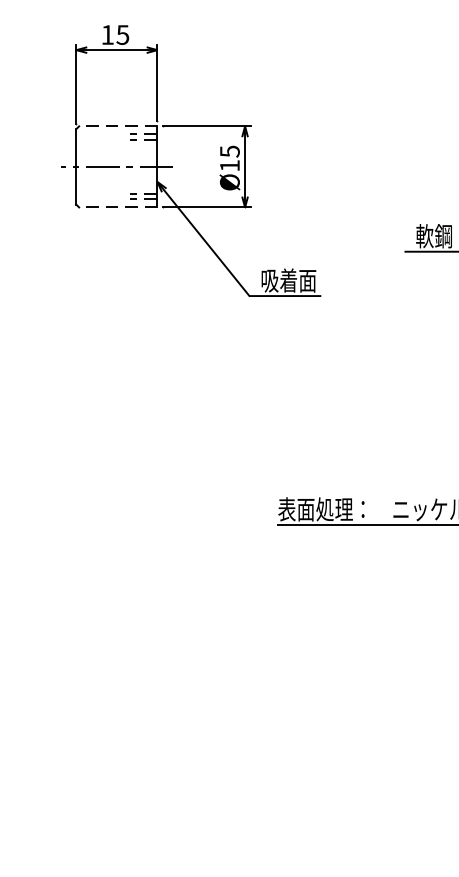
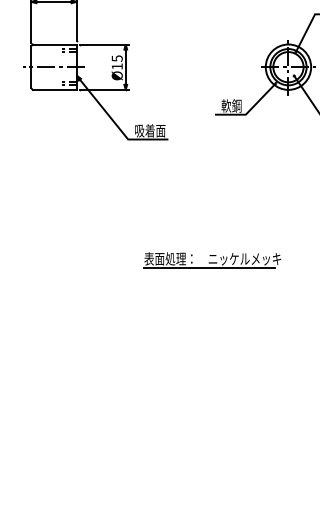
line: (117, 126) -> (54, 44), dashed -> solid
line: (117, 206) -> (54, 89), dashed -> solid

